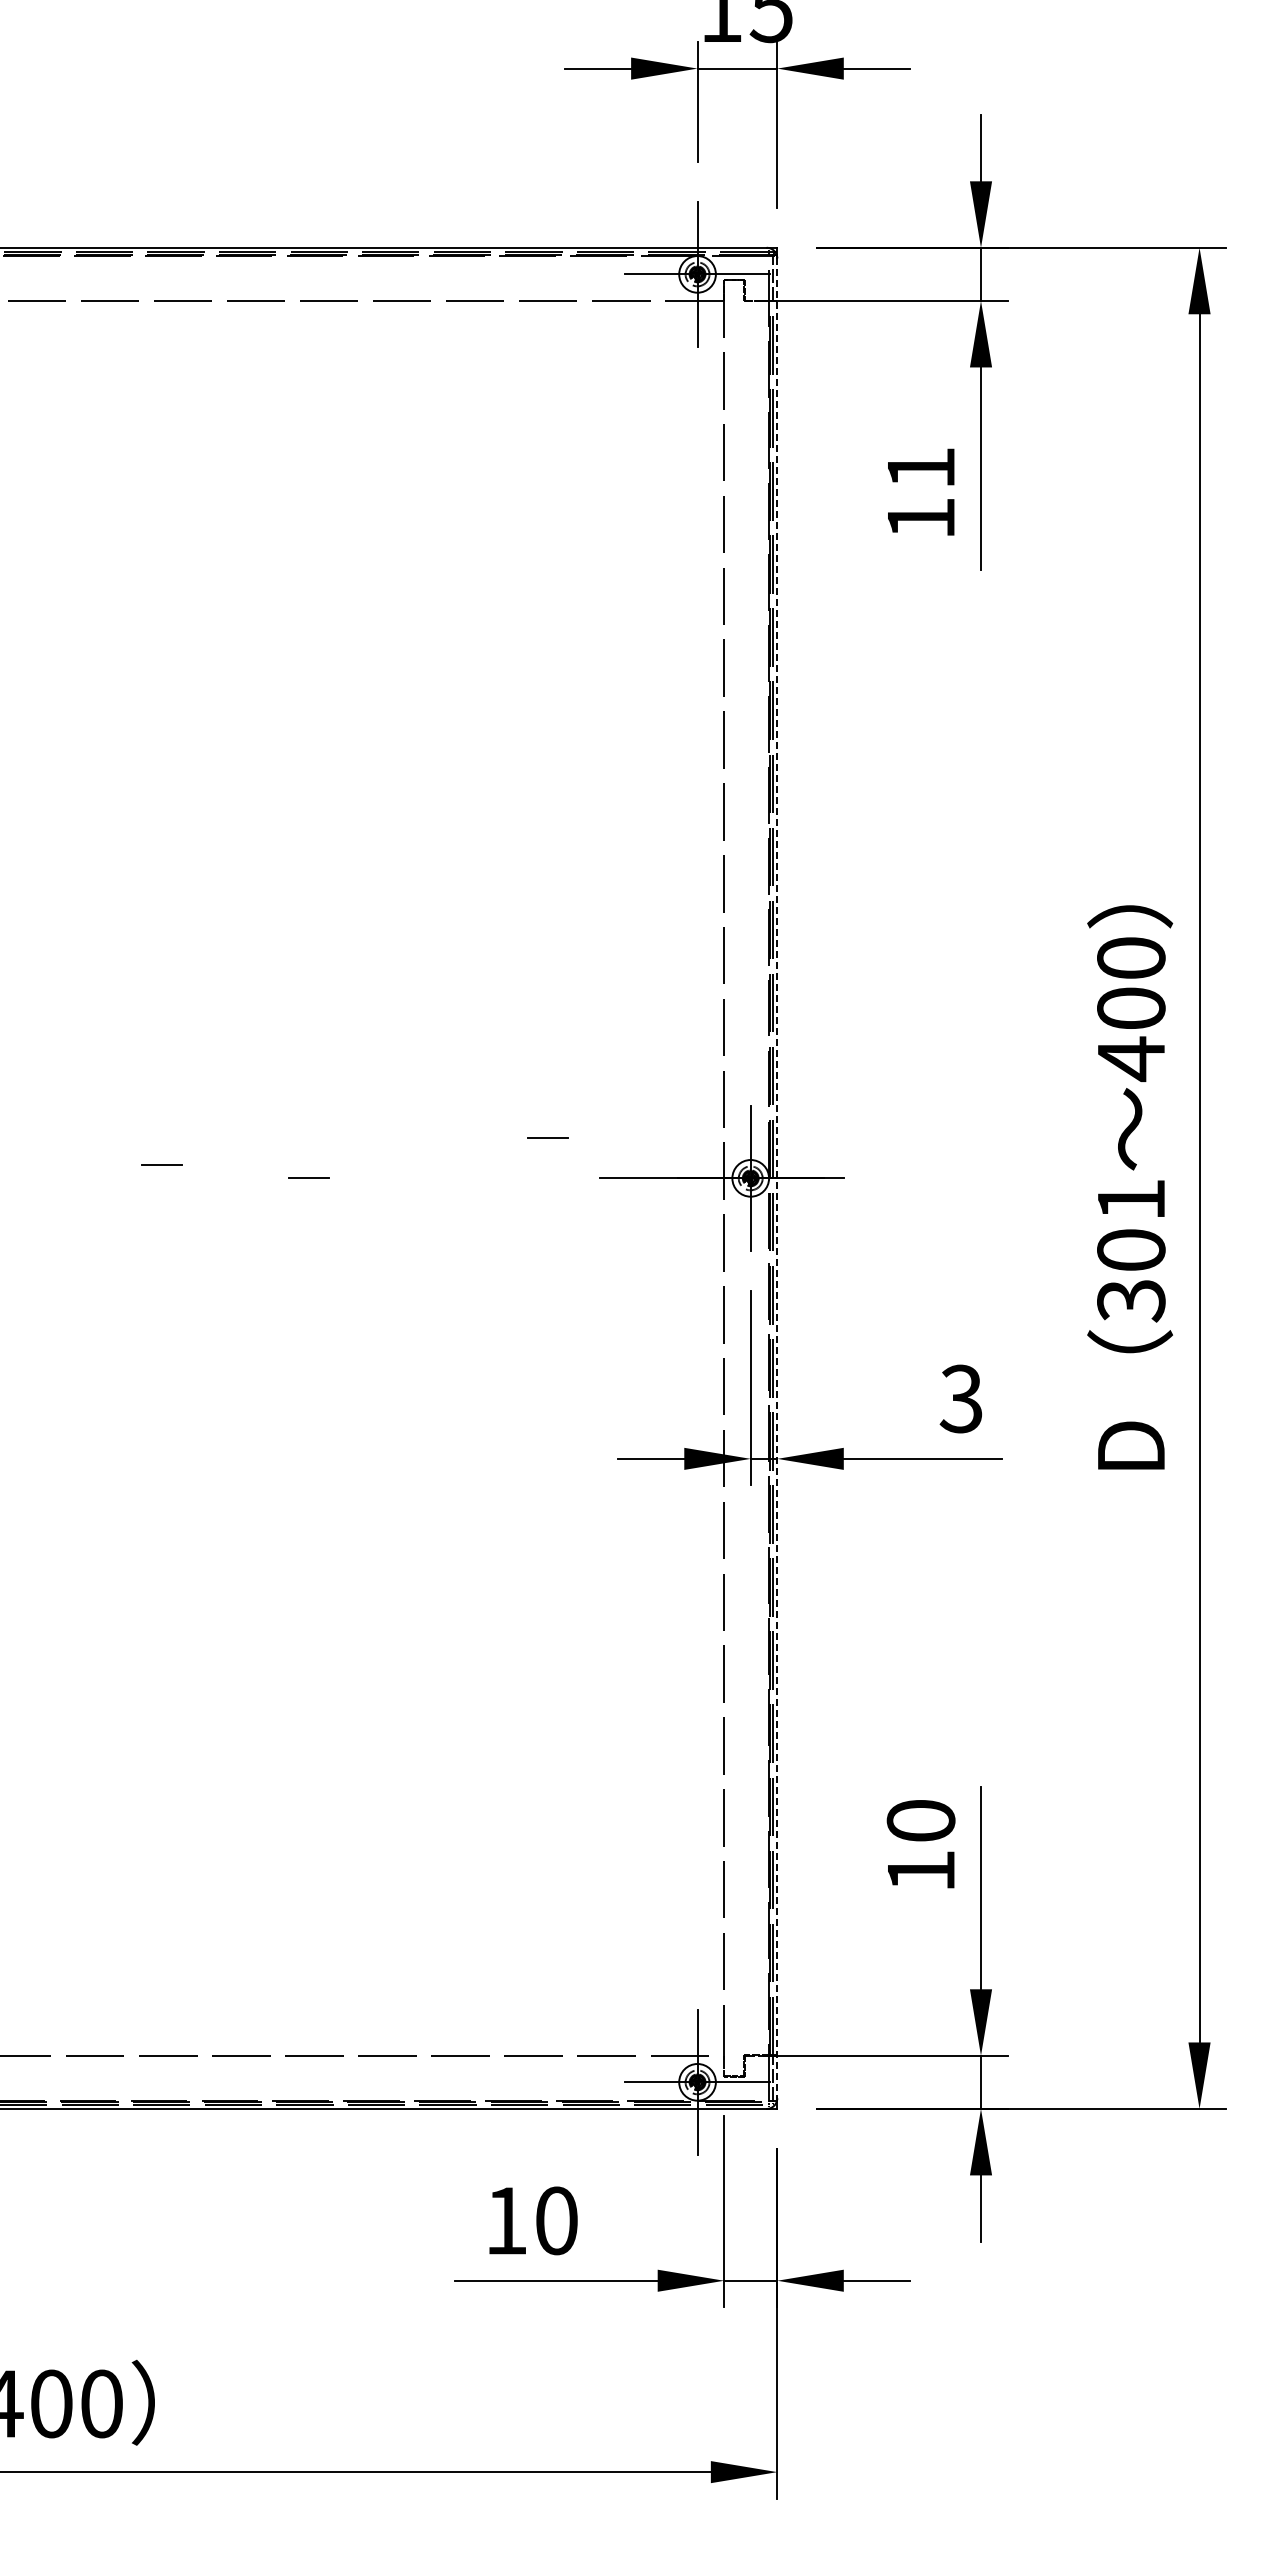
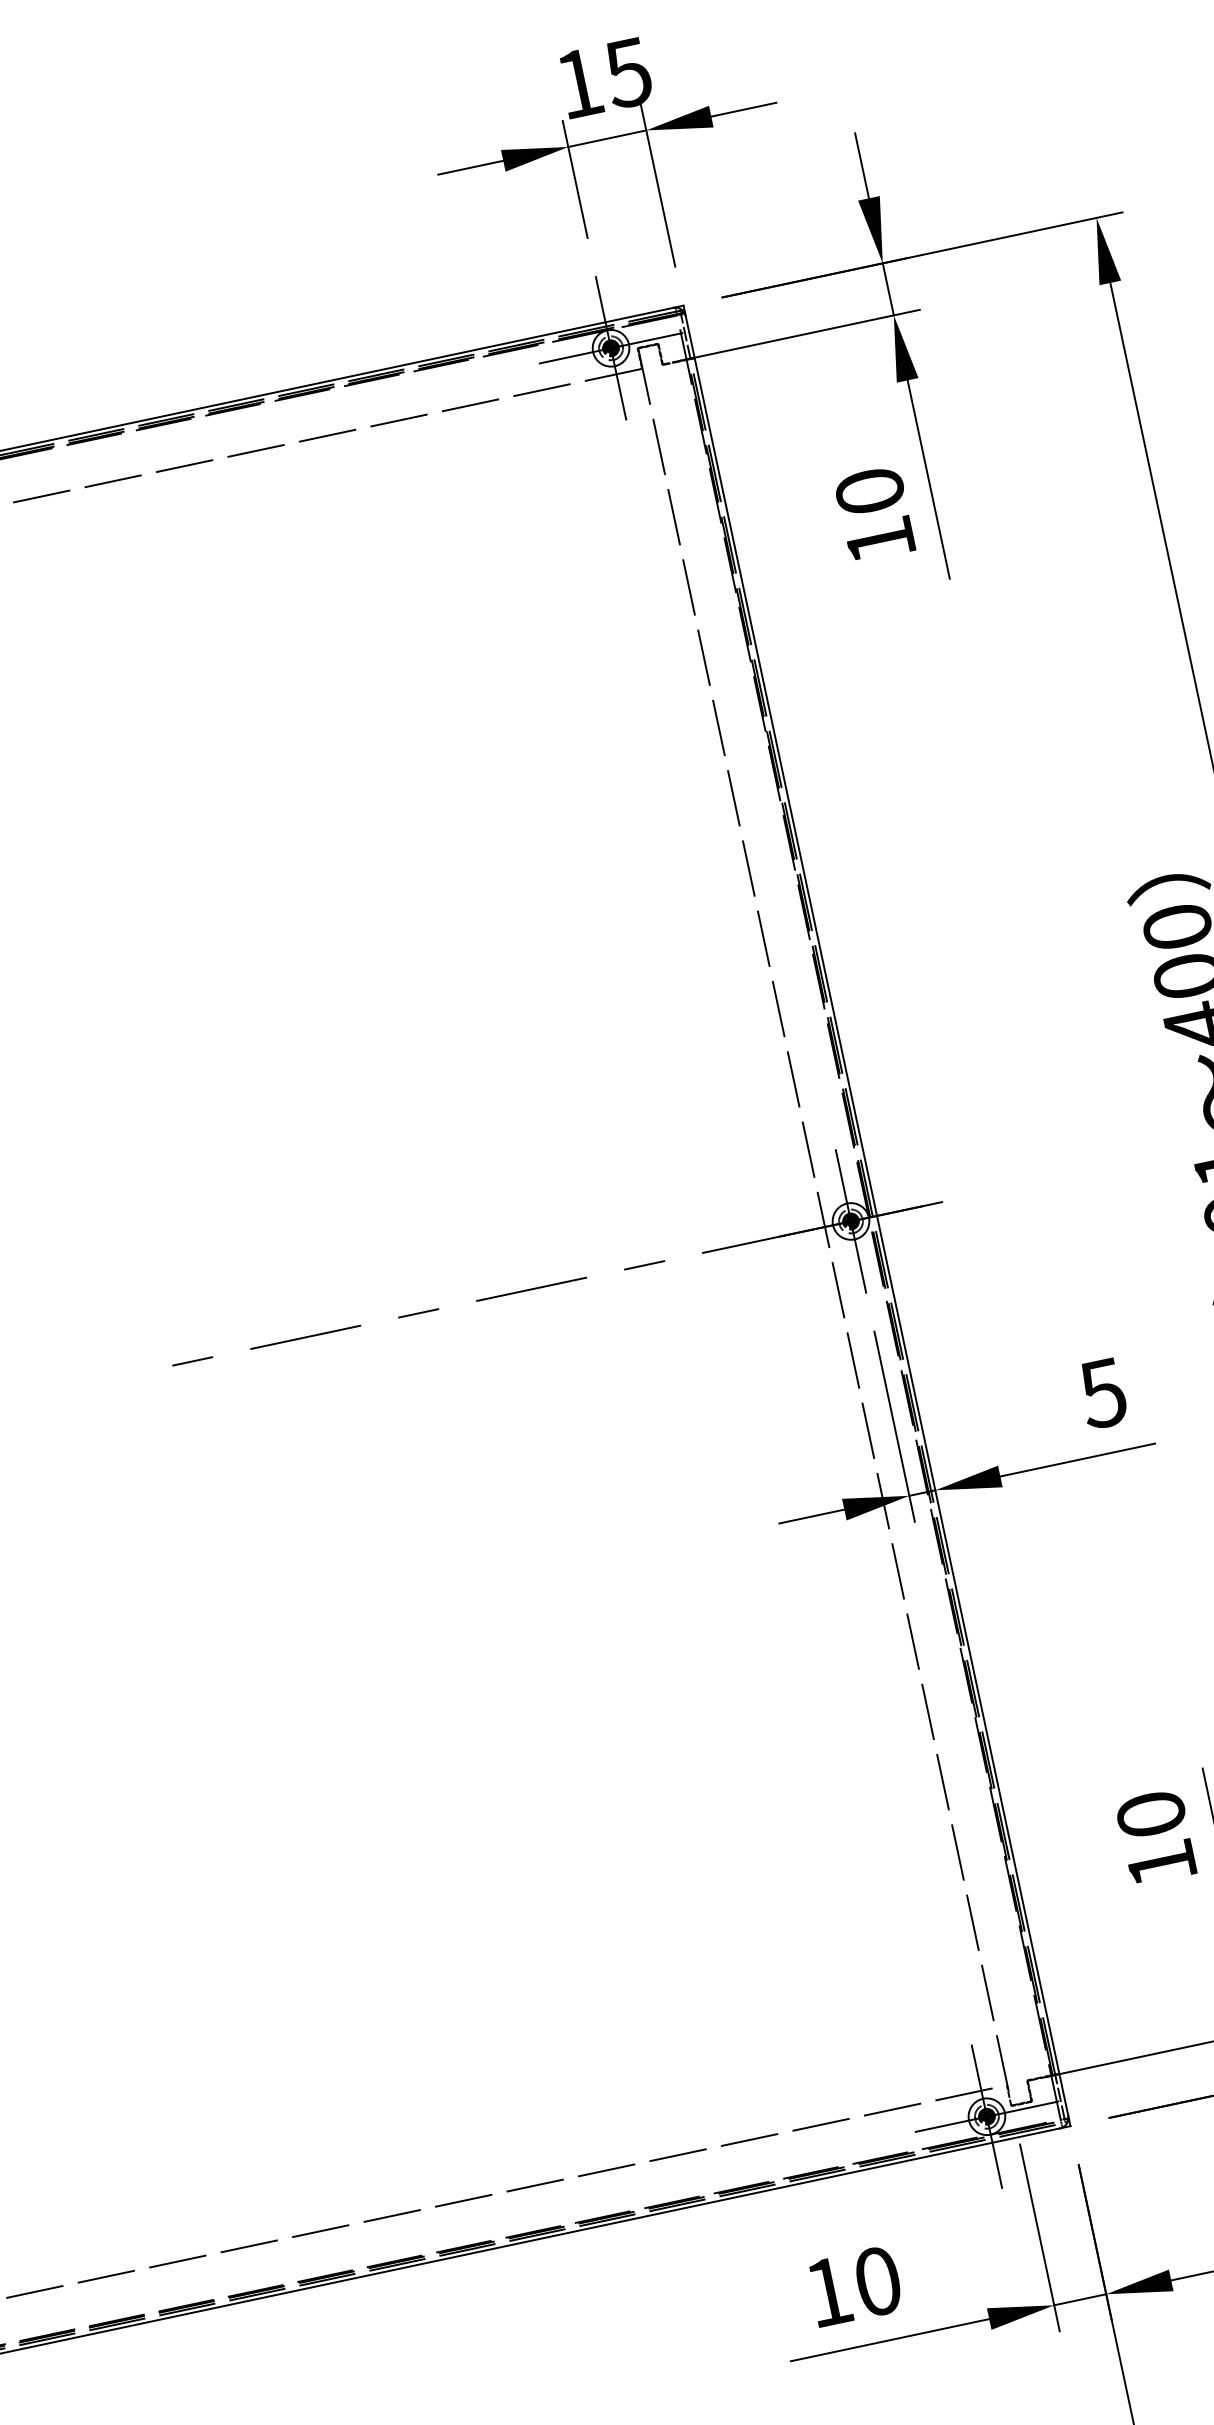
text: (920, 467) -> (869, 490), 11 -> 10
line: (547, 1137) -> (644, 1264), moved
line: (161, 1164) -> (192, 1360), moved
line: (192, 1178) -> (305, 1337), added
line: (423, 1178) -> (530, 1289), added
line: (777, 1178) -> (877, 1216), dashed -> solid
text: (960, 1398) -> (1101, 1393), 3 -> 5

